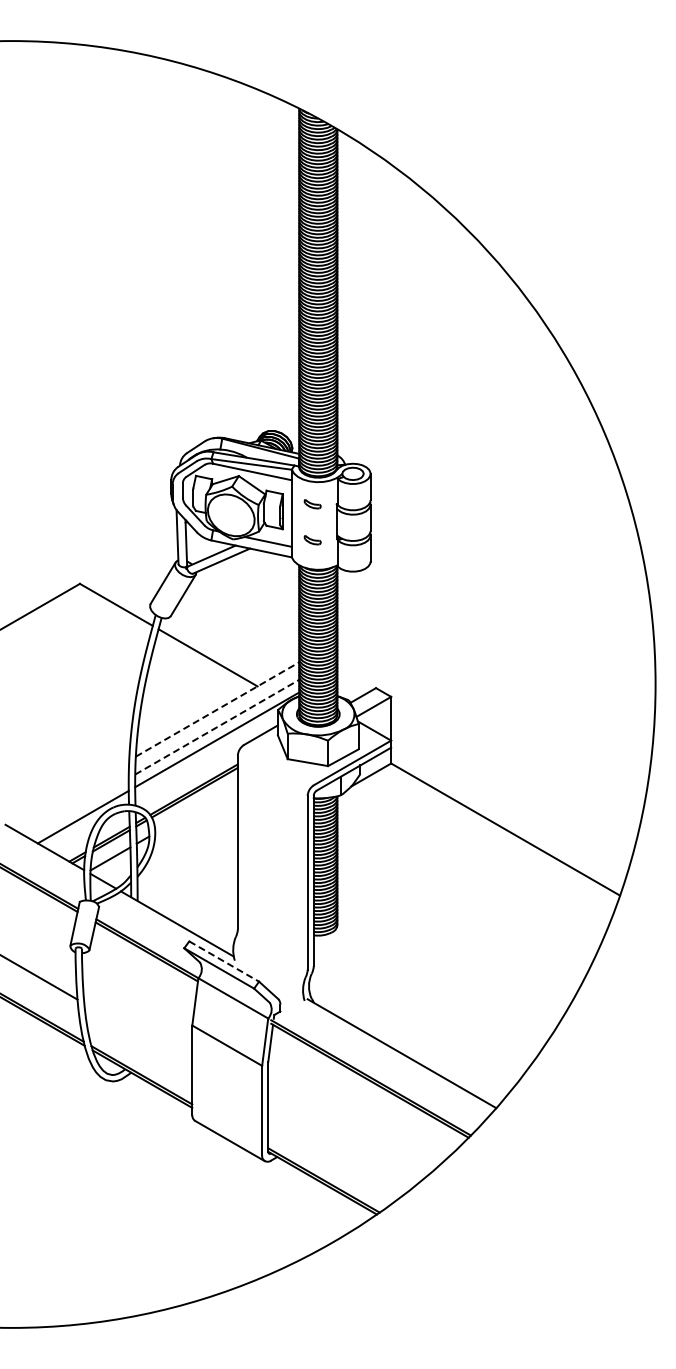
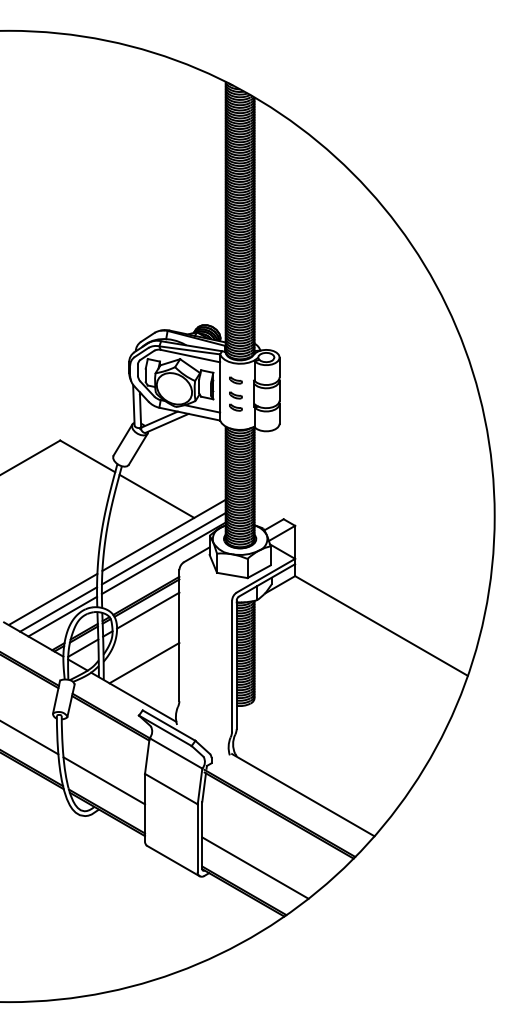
part: (312, 524) -> (235, 395), added
line: (217, 709) -> (164, 535), dashed -> solid
line: (217, 727) -> (164, 548), dashed -> solid
line: (71, 793) -> (53, 598), added
line: (77, 807) -> (58, 609), added
line: (196, 809) -> (148, 610), added
line: (191, 878) -> (144, 662), added
line: (224, 961) -> (169, 725), dashed -> solid
line: (138, 1034) -> (104, 780), added
line: (338, 1149) -> (255, 867), added

